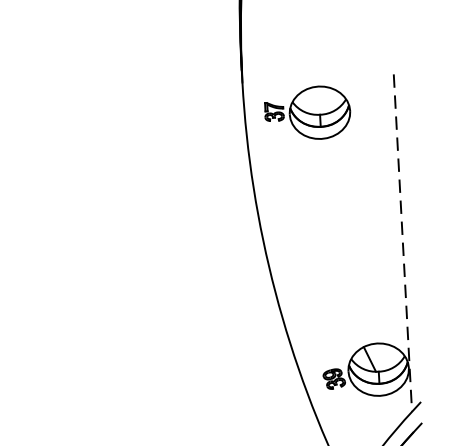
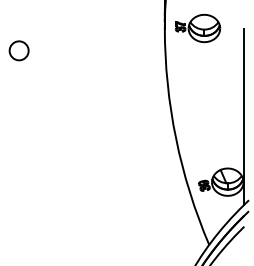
part: (308, 113) -> (198, 28), moved
line: (403, 244) -> (244, 117), dashed -> solid

